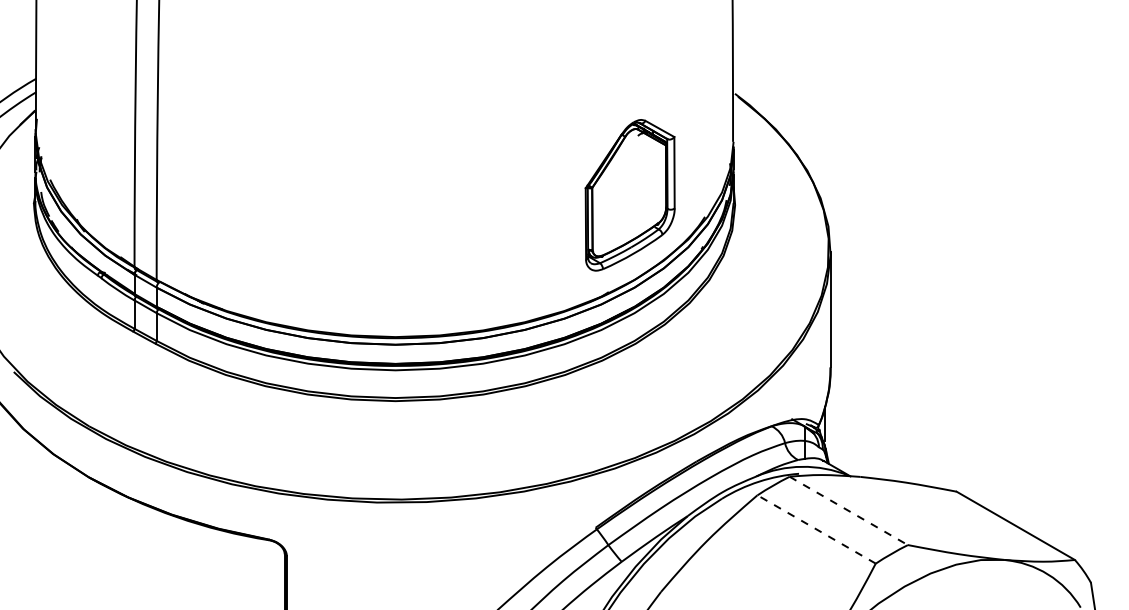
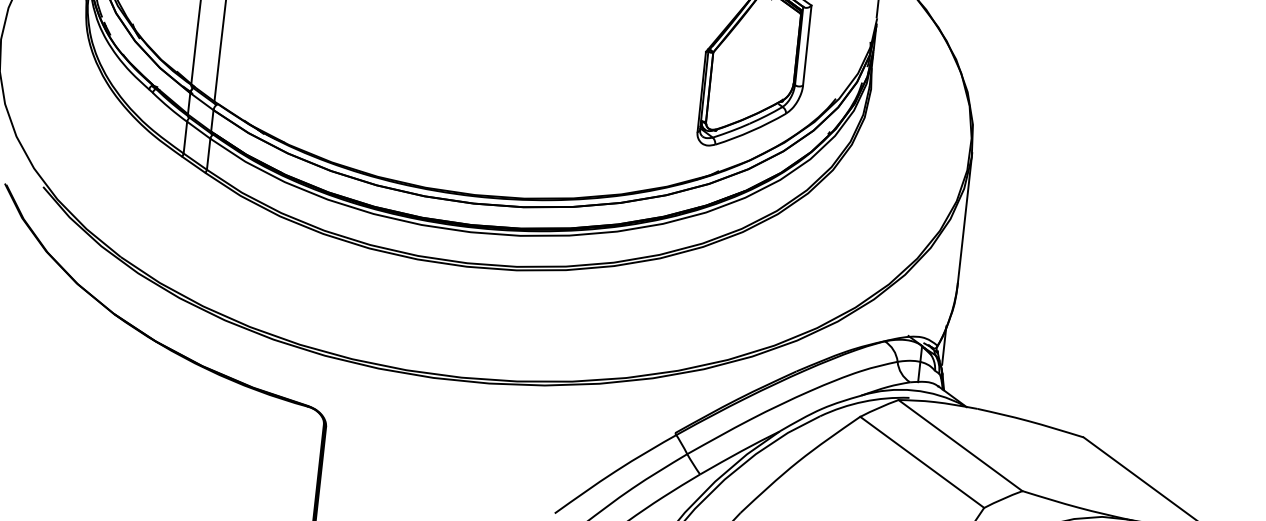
line: (849, 511) -> (961, 446), dashed -> solid
line: (816, 529) -> (922, 462), dashed -> solid

